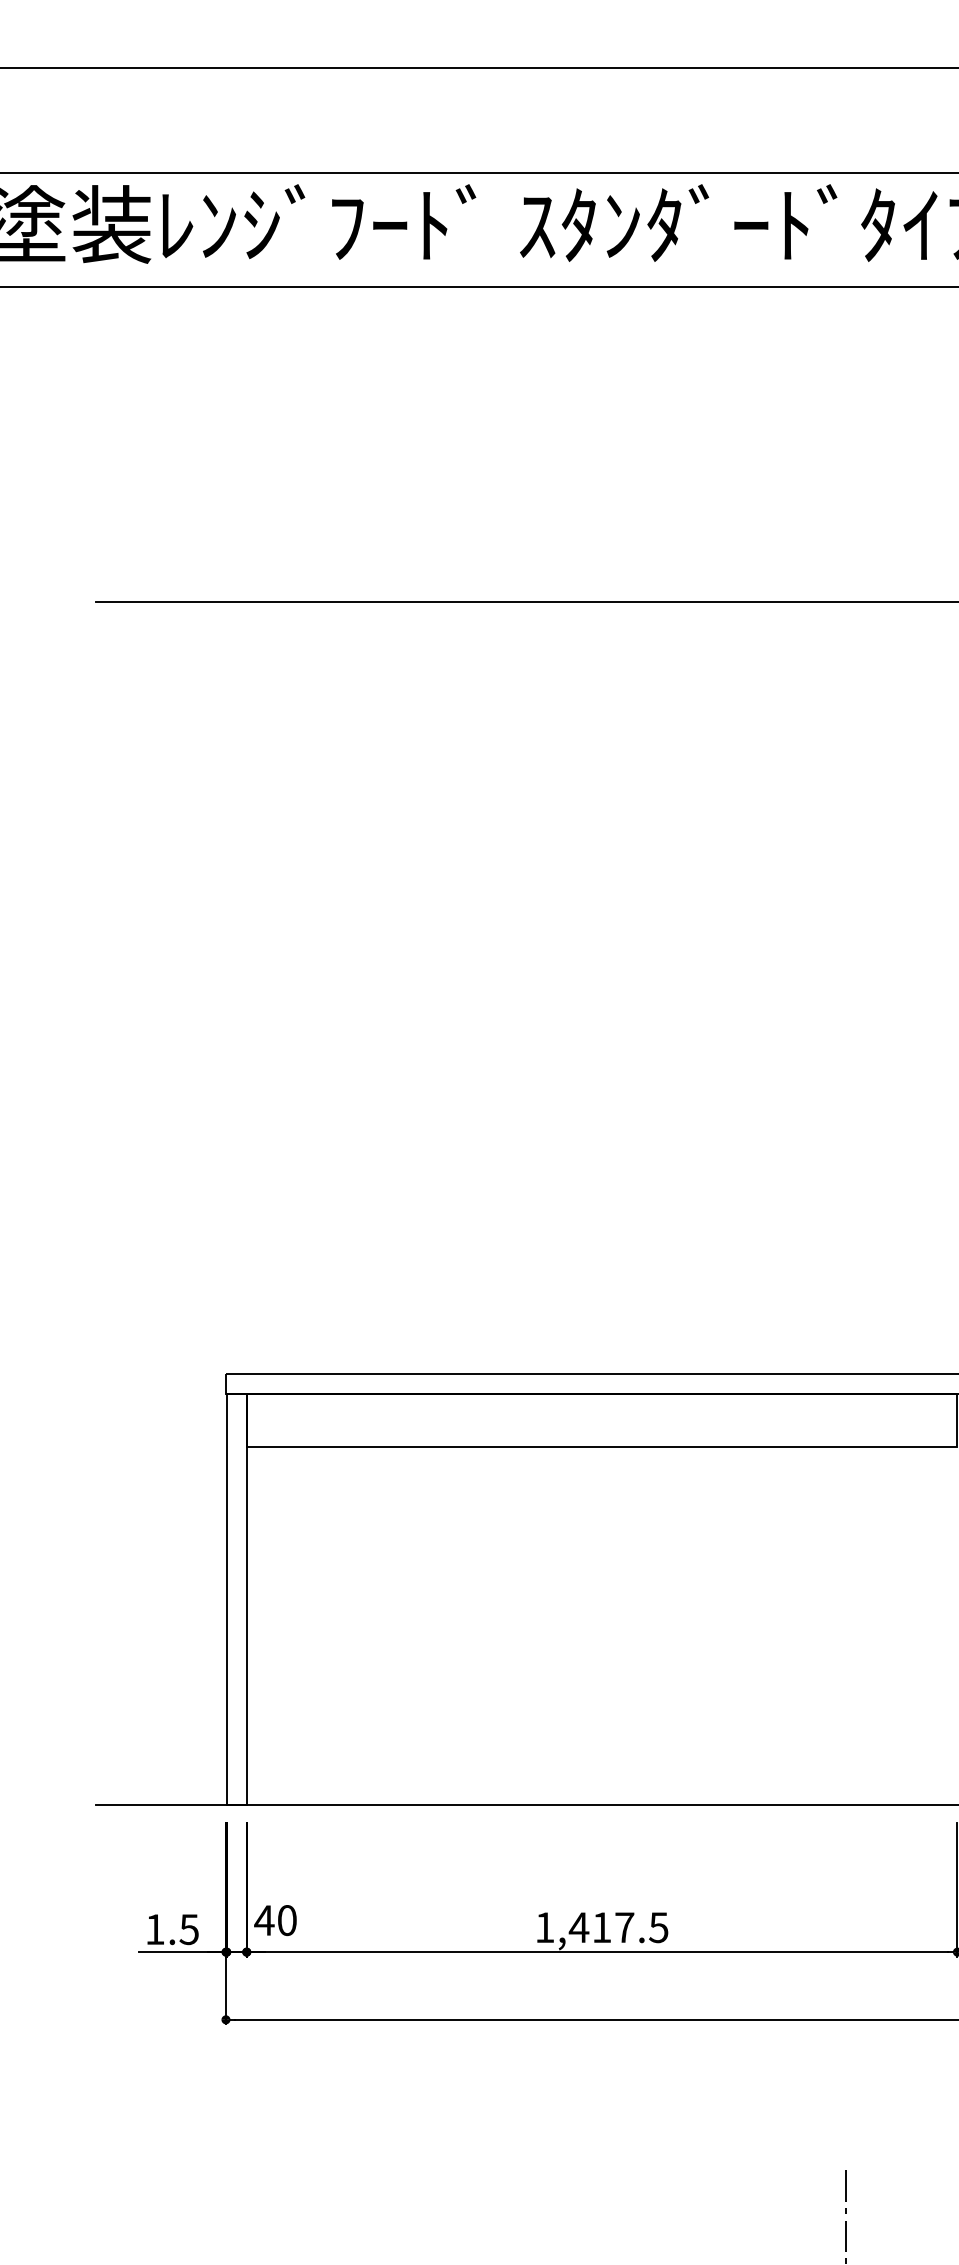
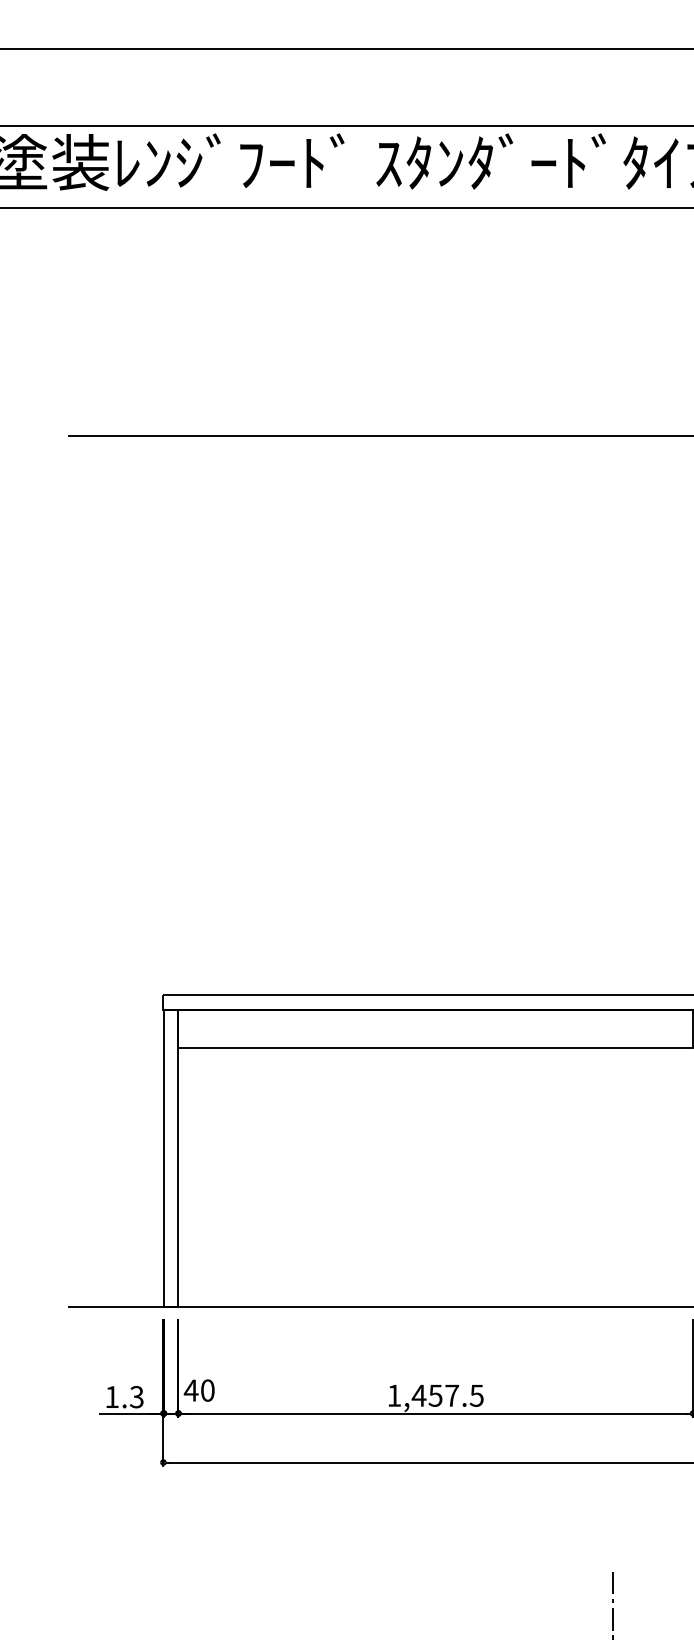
text: (601, 1927) -> (435, 1395), 1,417.5 -> 1,457.5
text: (188, 1929) -> (136, 1397), 1.5 -> 1.3

